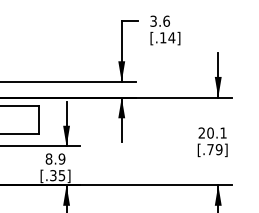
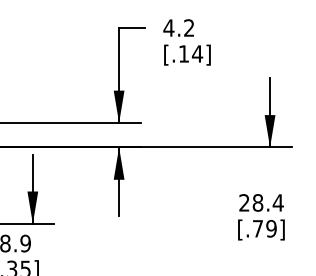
text: (160, 20) -> (179, 26), 3.6 -> 4.2
text: (217, 132) -> (268, 202), 20.1 -> 28.4

